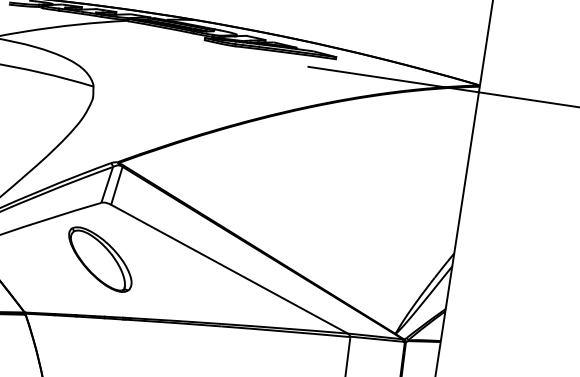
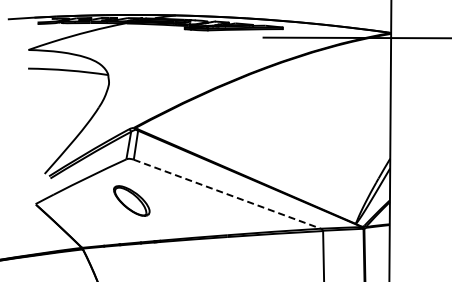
part: (100, 258) -> (131, 200), size x0.7
line: (229, 269) -> (227, 194), solid -> dashed

